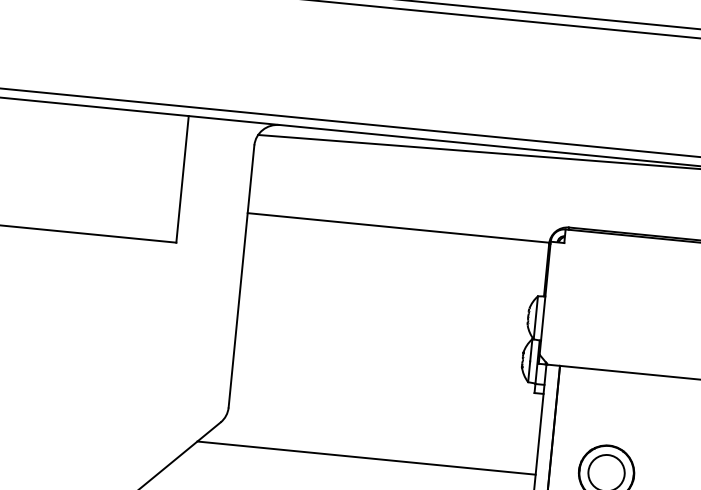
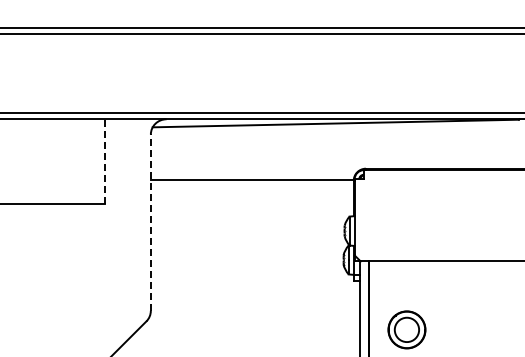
line: (183, 178) -> (105, 161), solid -> dashed
line: (241, 276) -> (150, 222), solid -> dashed
line: (365, 457) -> (245, 335), removed

